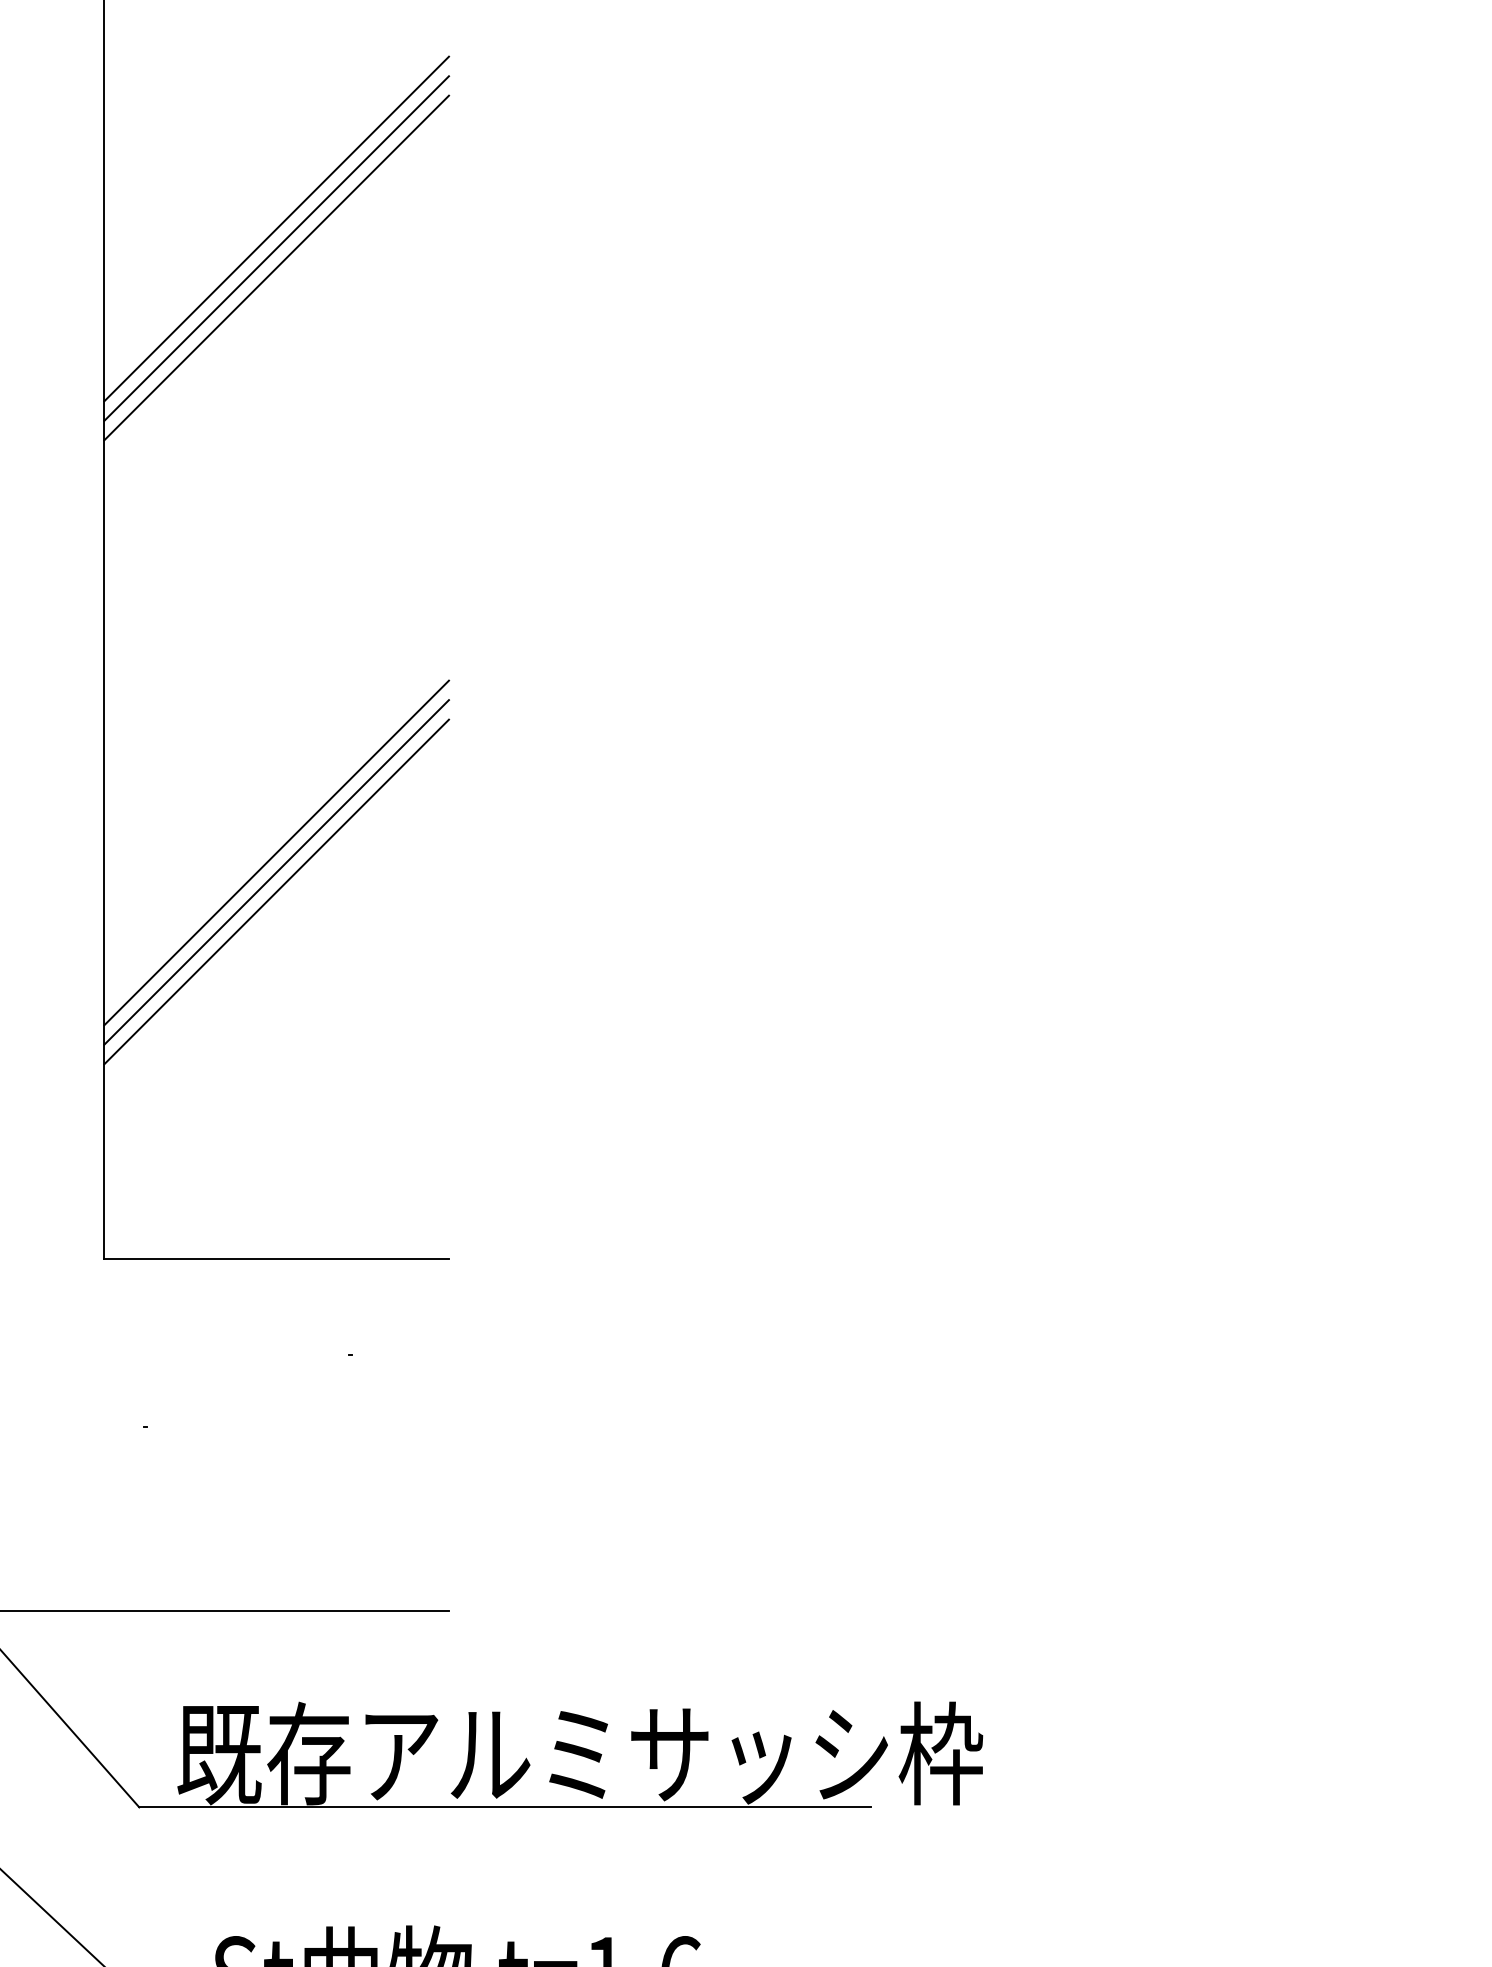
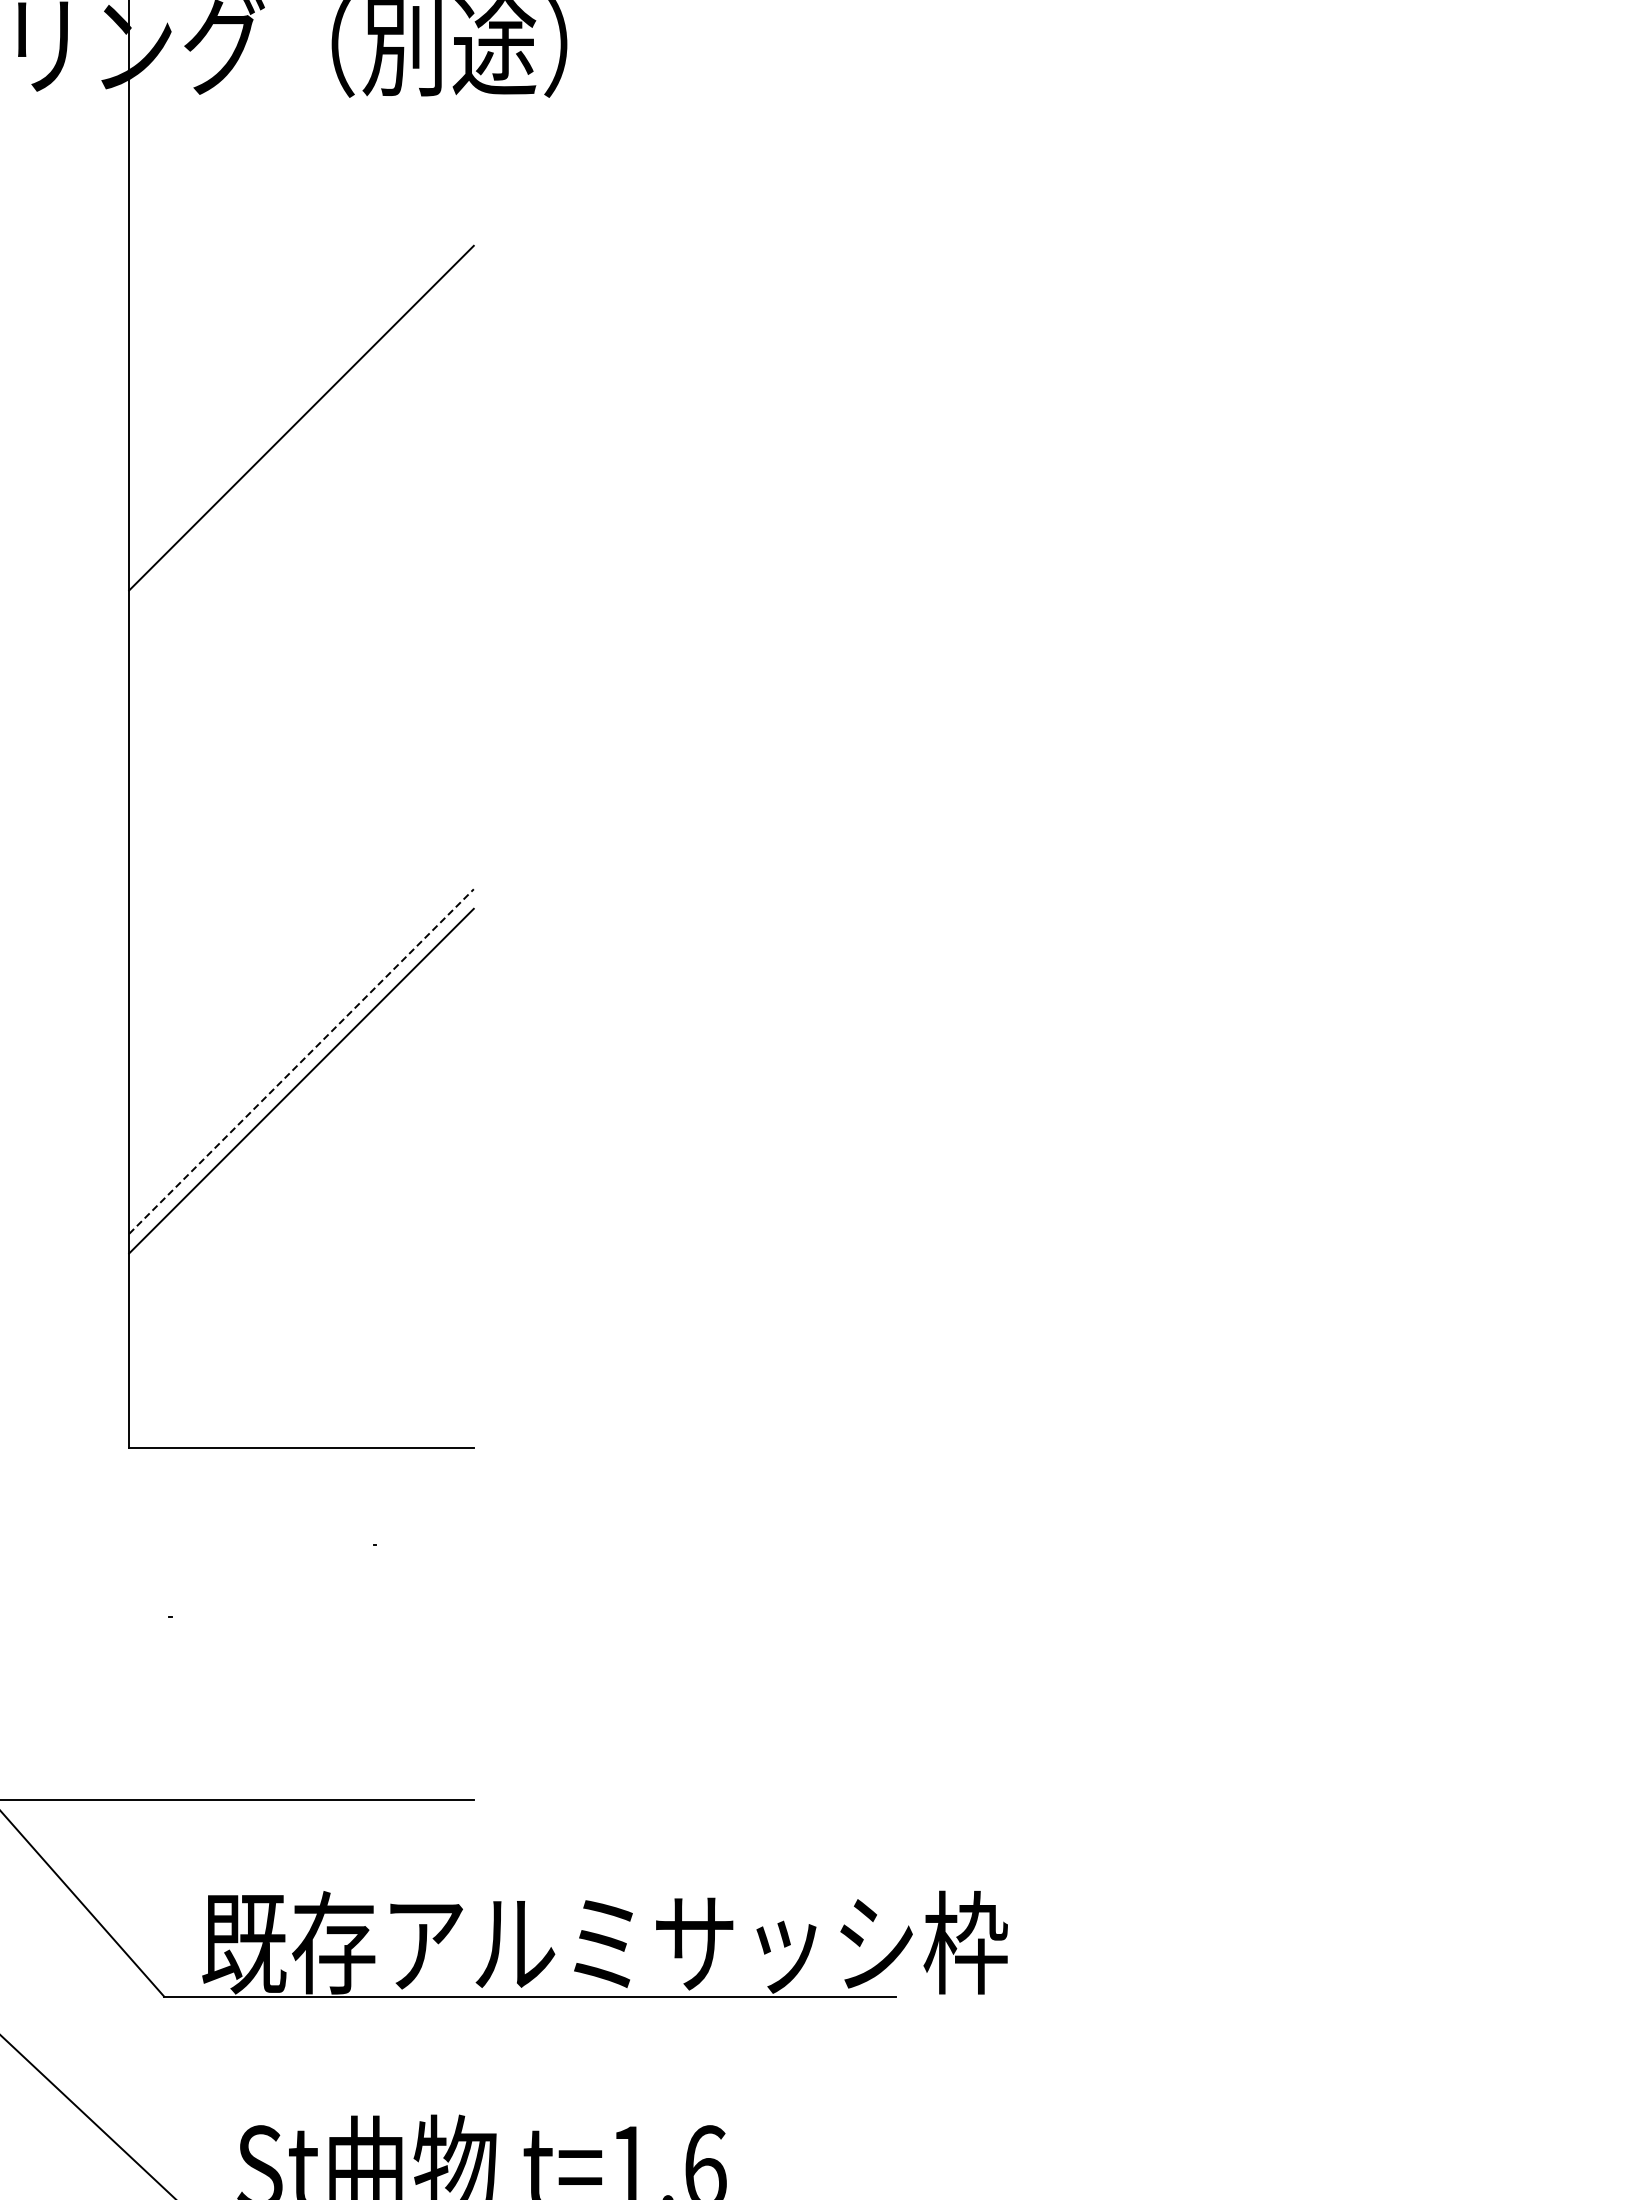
line: (276, 248) -> (301, 437), removed
line: (276, 267) -> (301, 456), removed
line: (276, 852) -> (301, 1041), removed
line: (276, 872) -> (301, 1061), solid -> dashed

